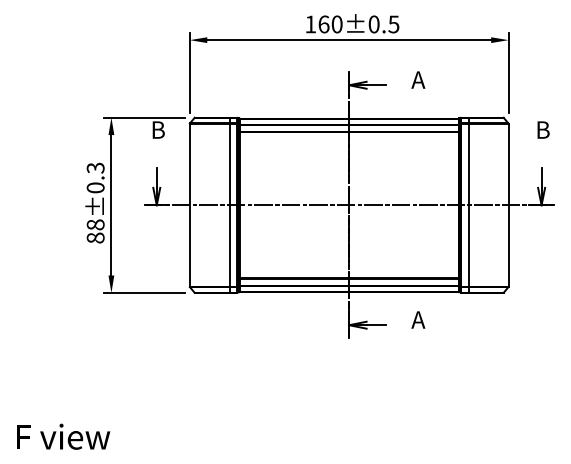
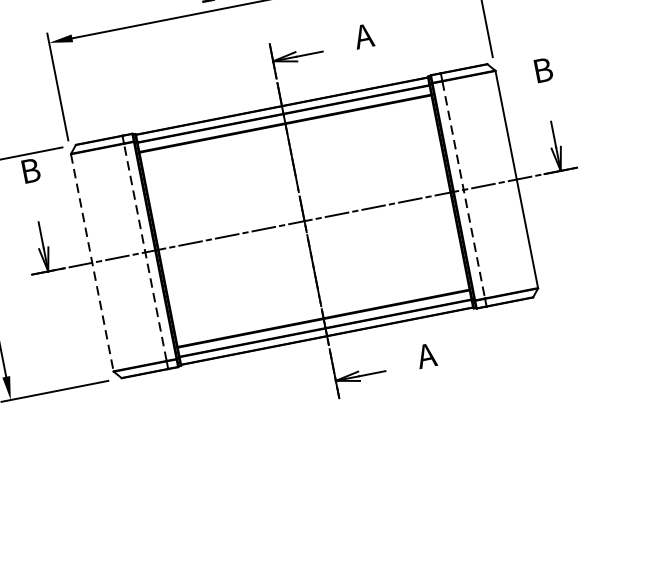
line: (229, 204) -> (144, 251), solid -> dashed
line: (189, 205) -> (91, 263), solid -> dashed
line: (468, 205) -> (463, 190), solid -> dashed

